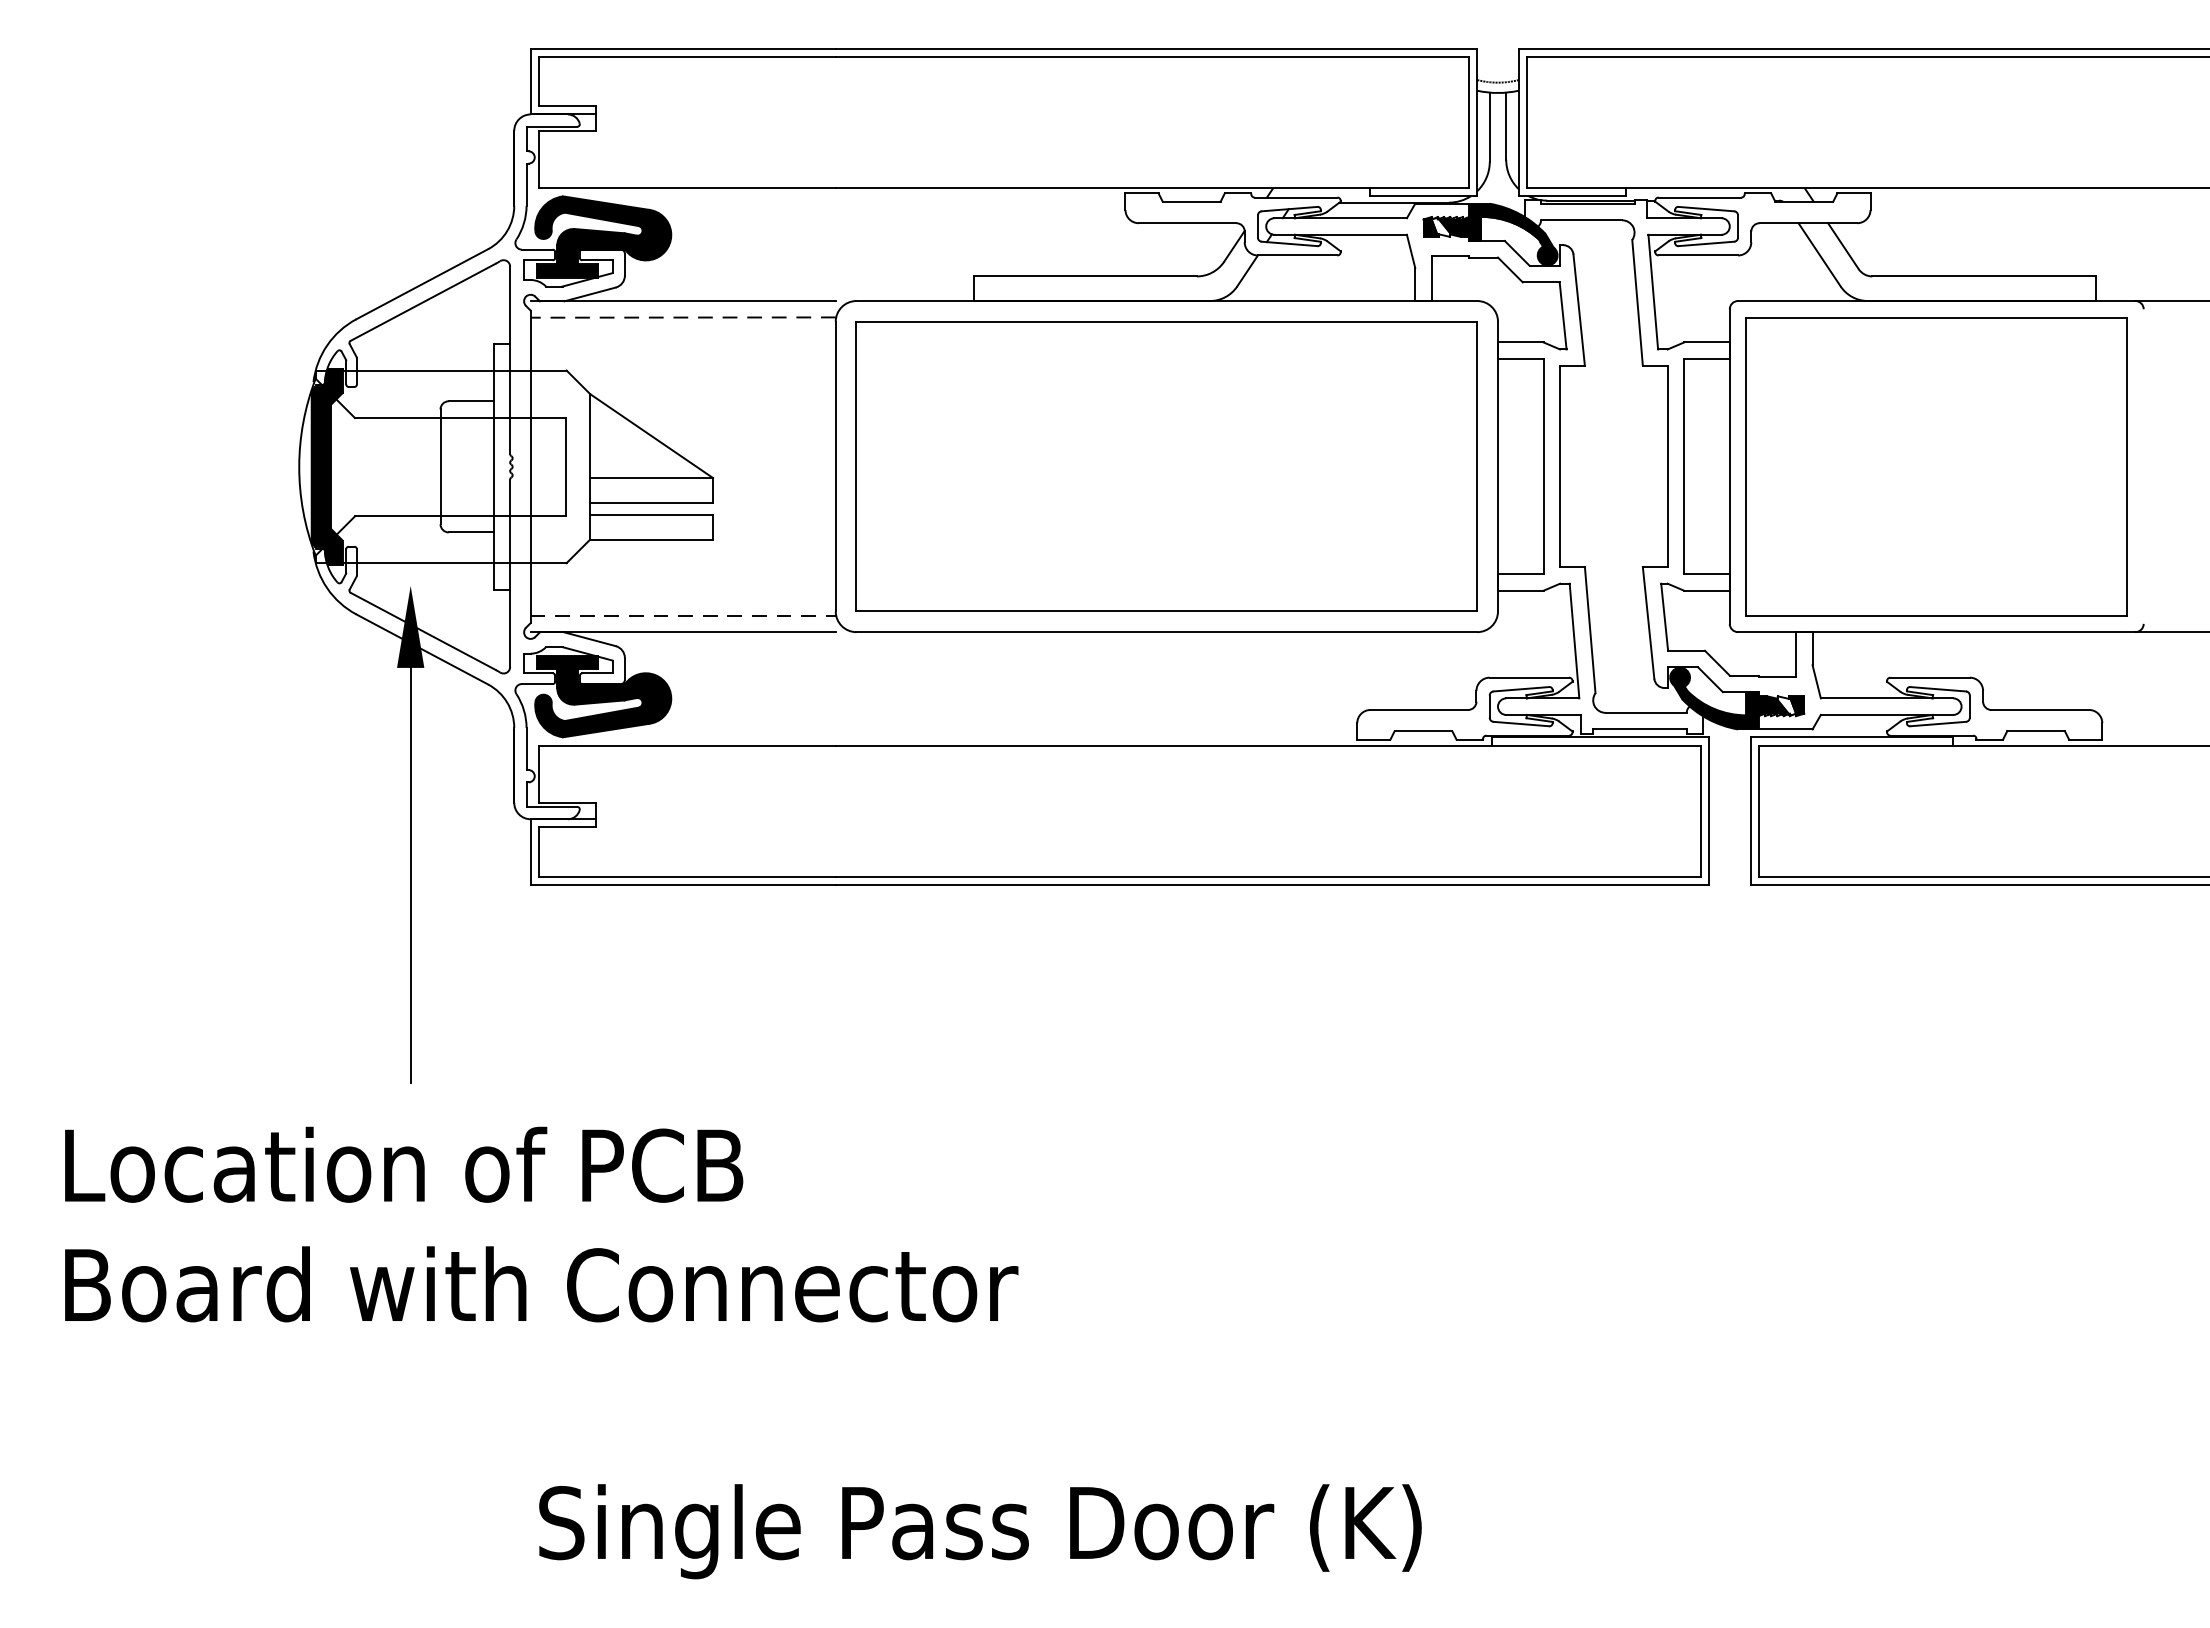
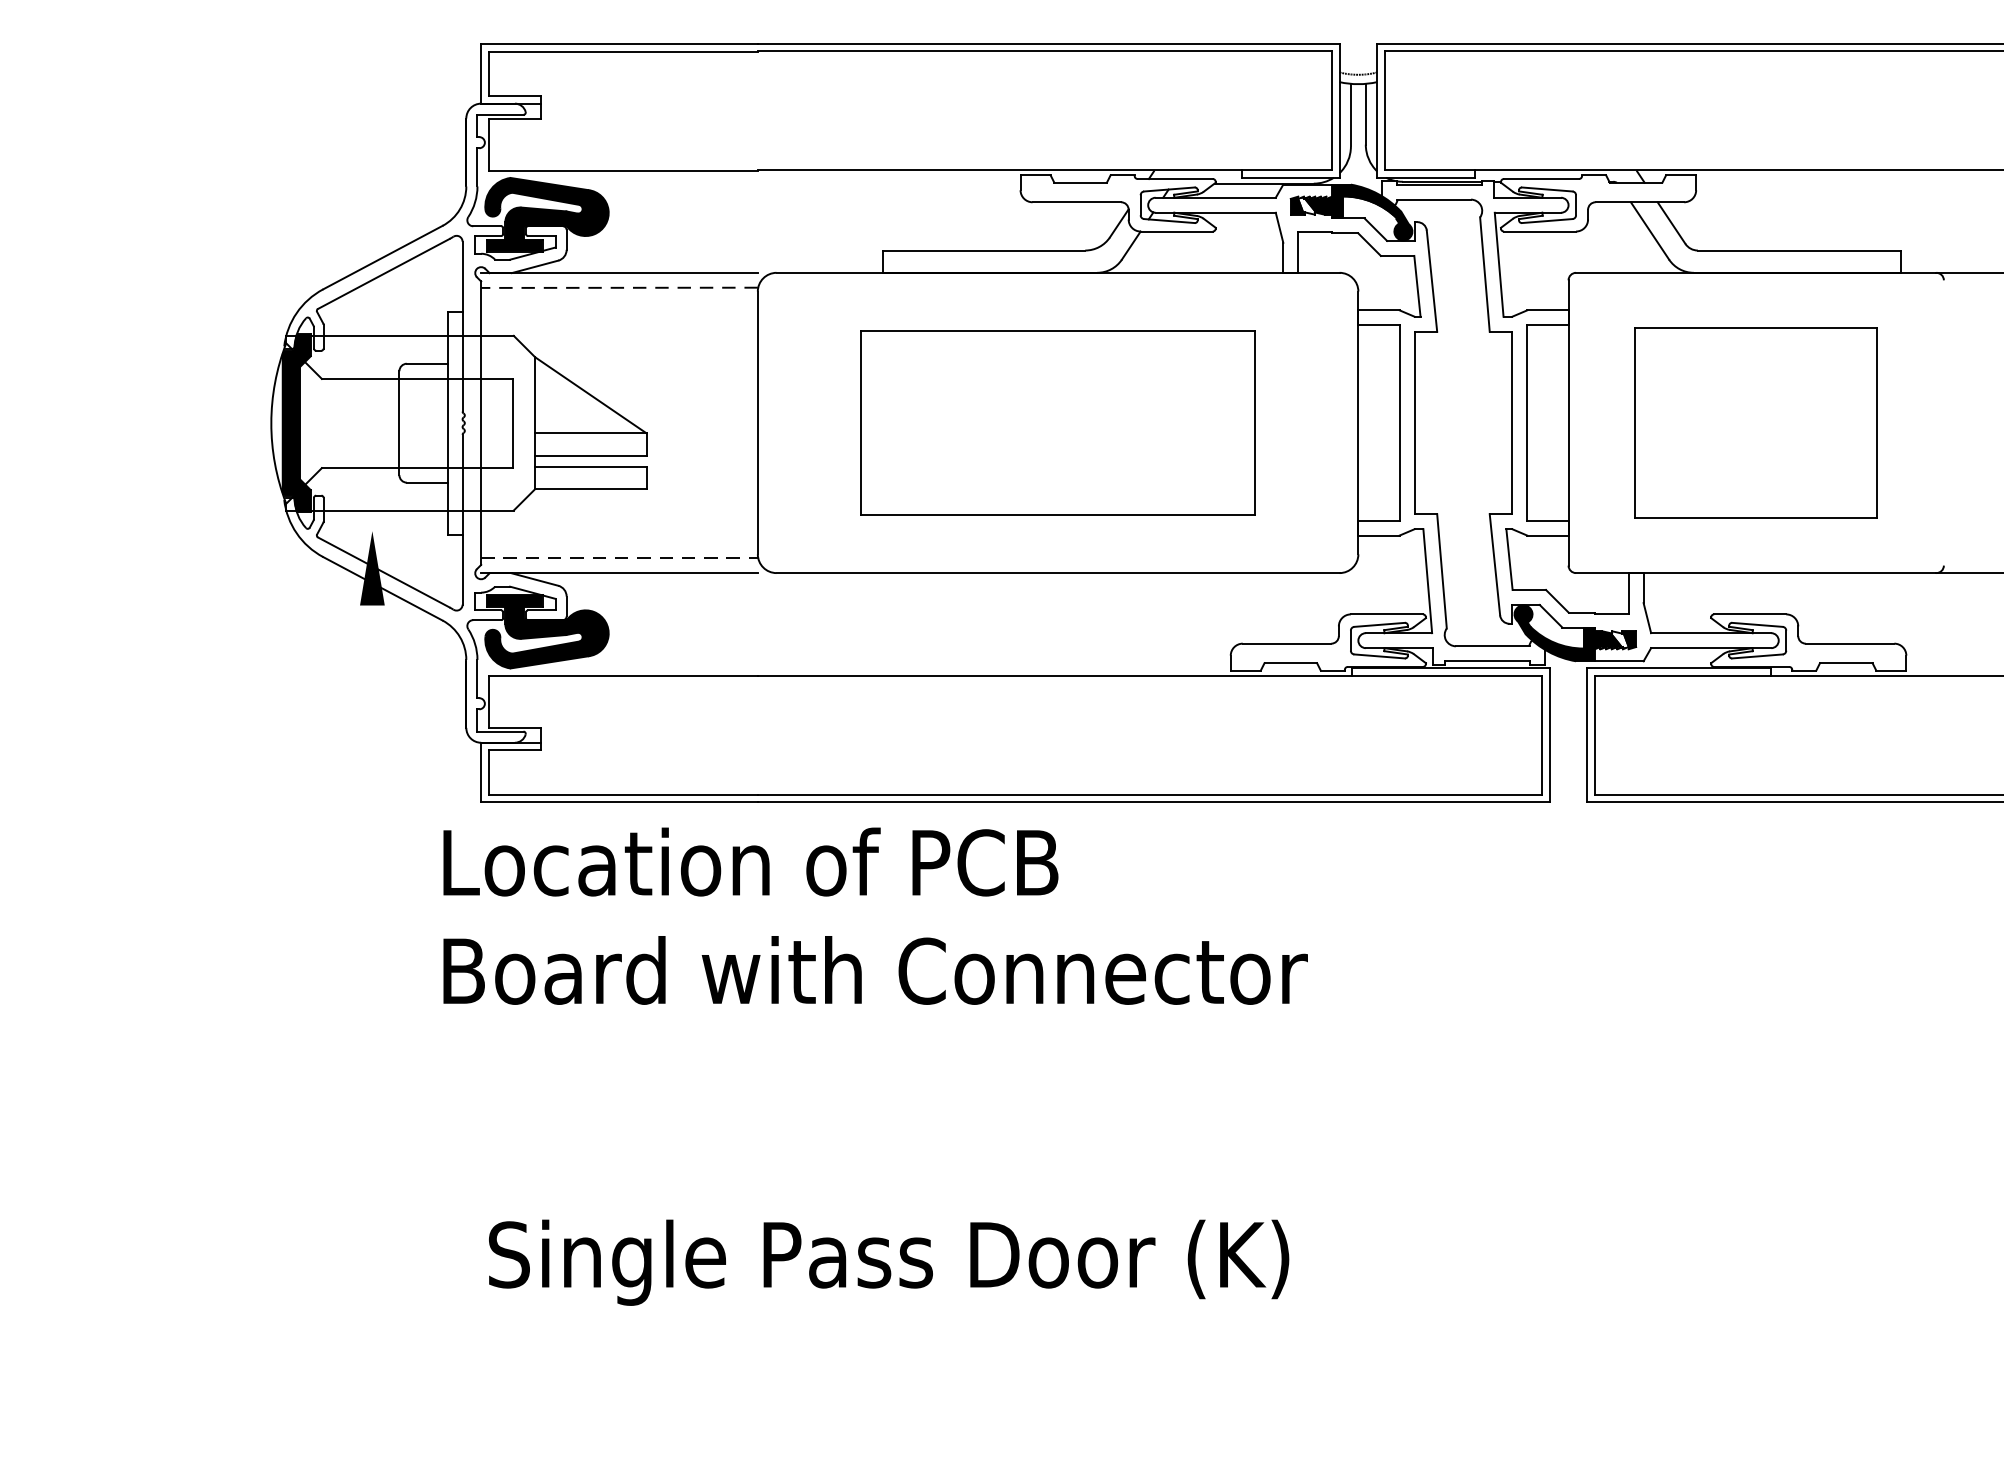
part: (1166, 466) -> (1057, 422), size x0.7
part: (1936, 466) -> (1756, 422), size x0.7
line: (410, 874) -> (372, 792), removed
text: (541, 1224) -> (875, 916), moved
text: (980, 1531) -> (889, 1262), moved

